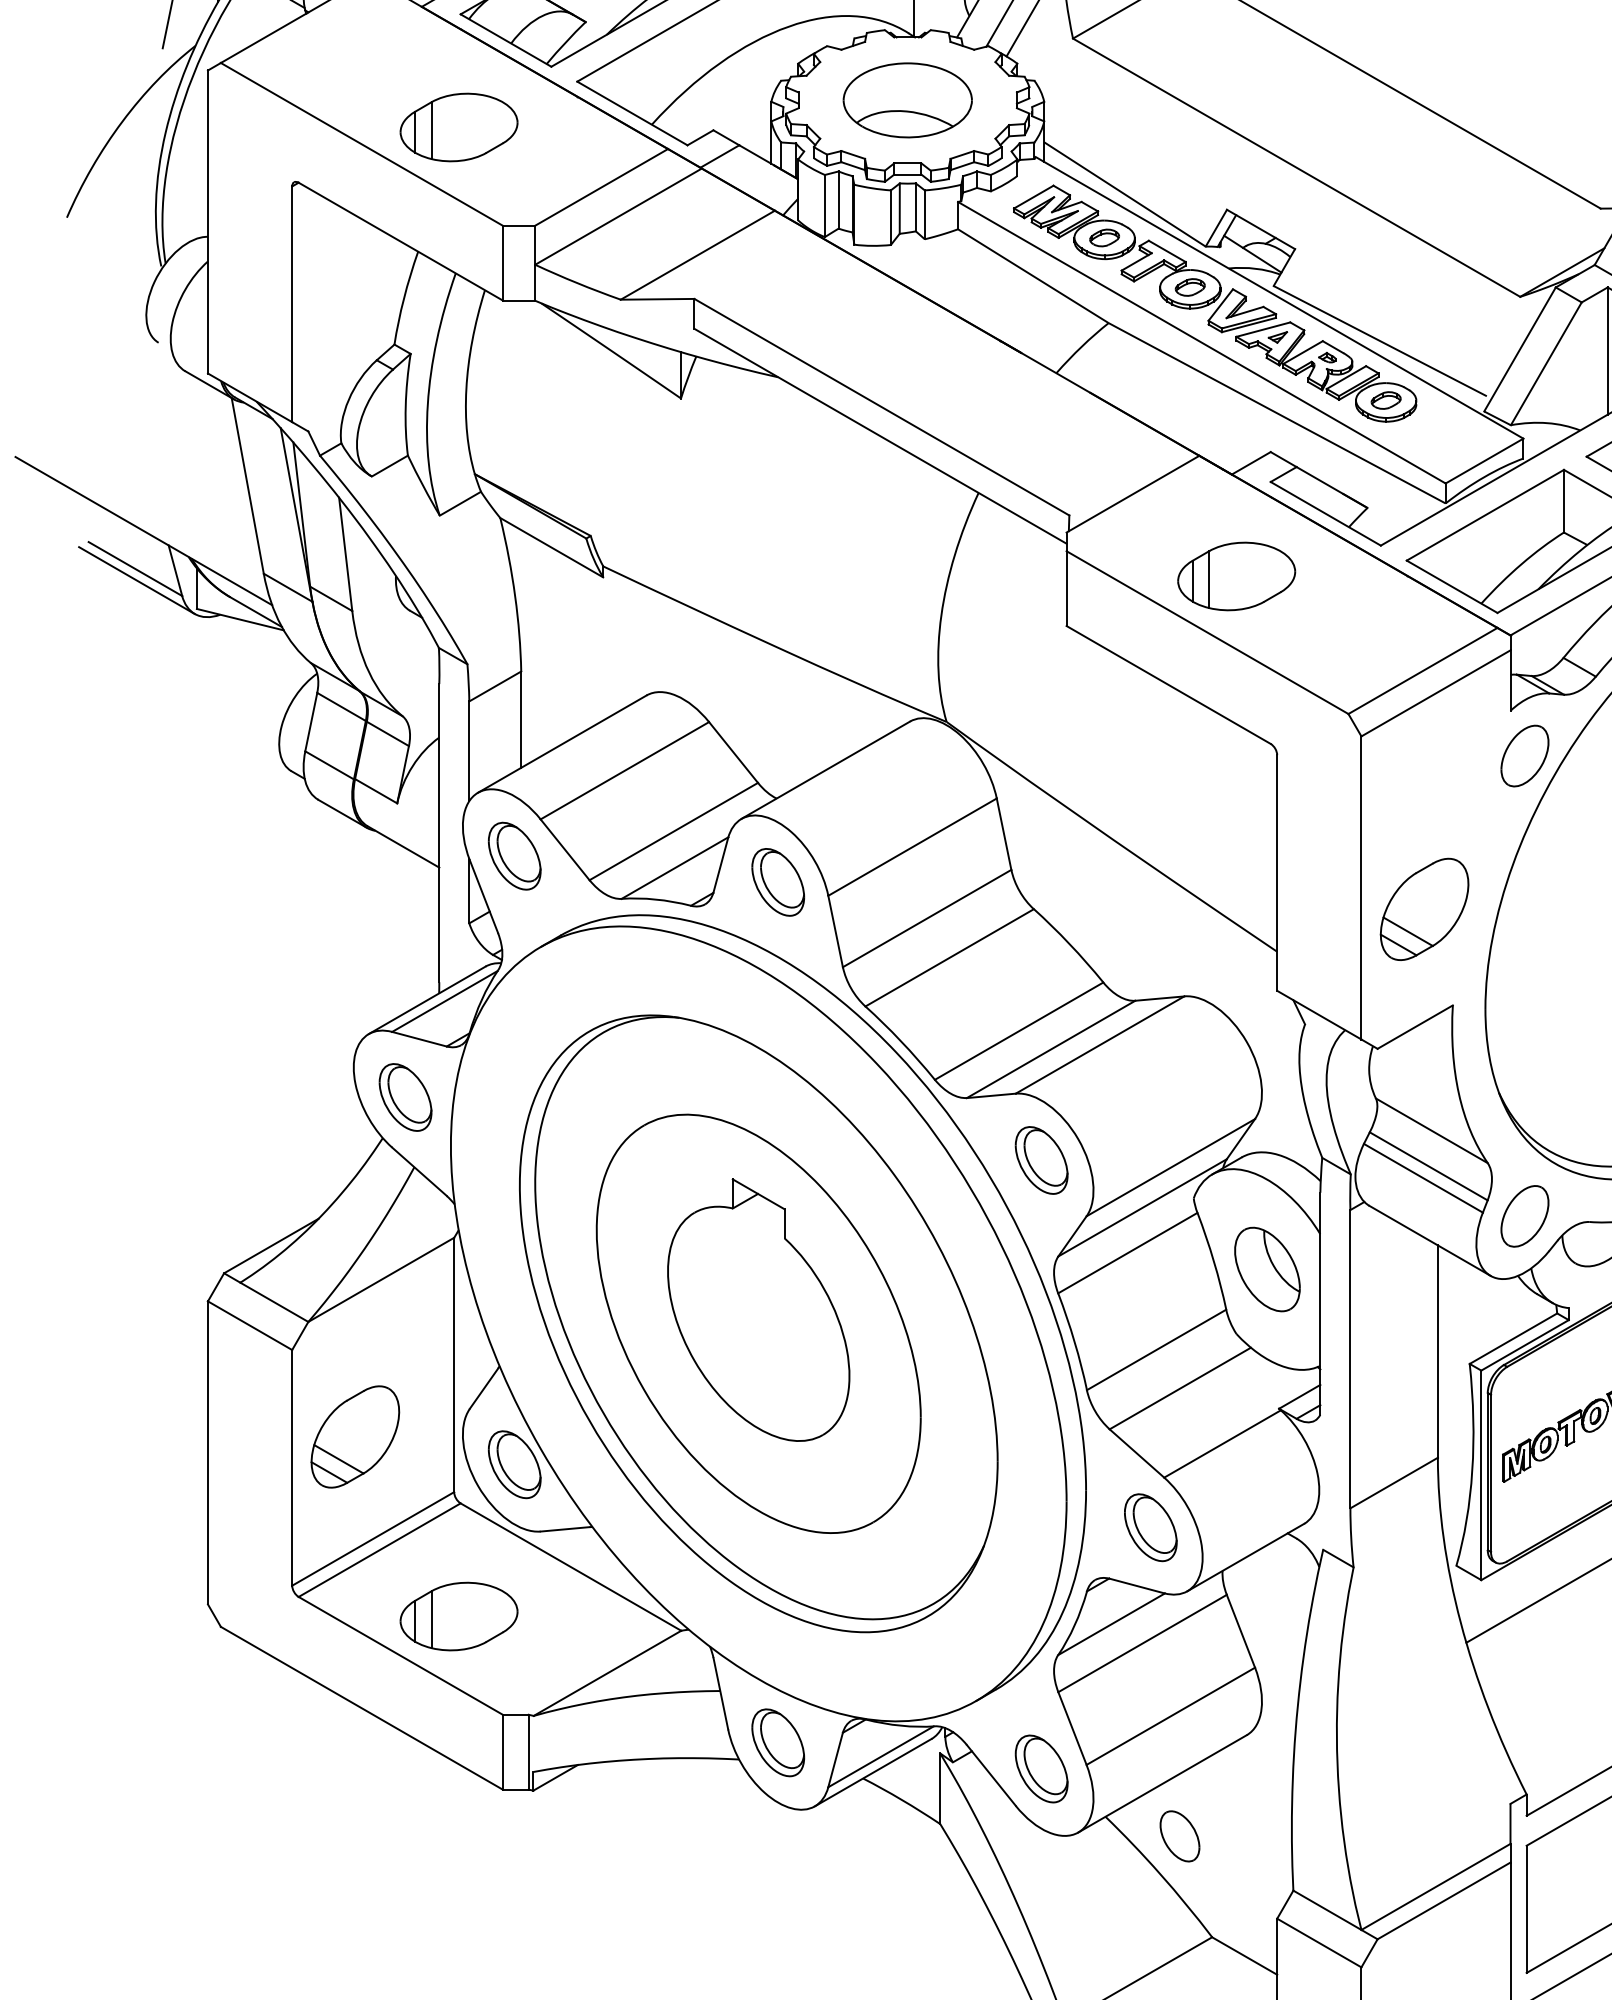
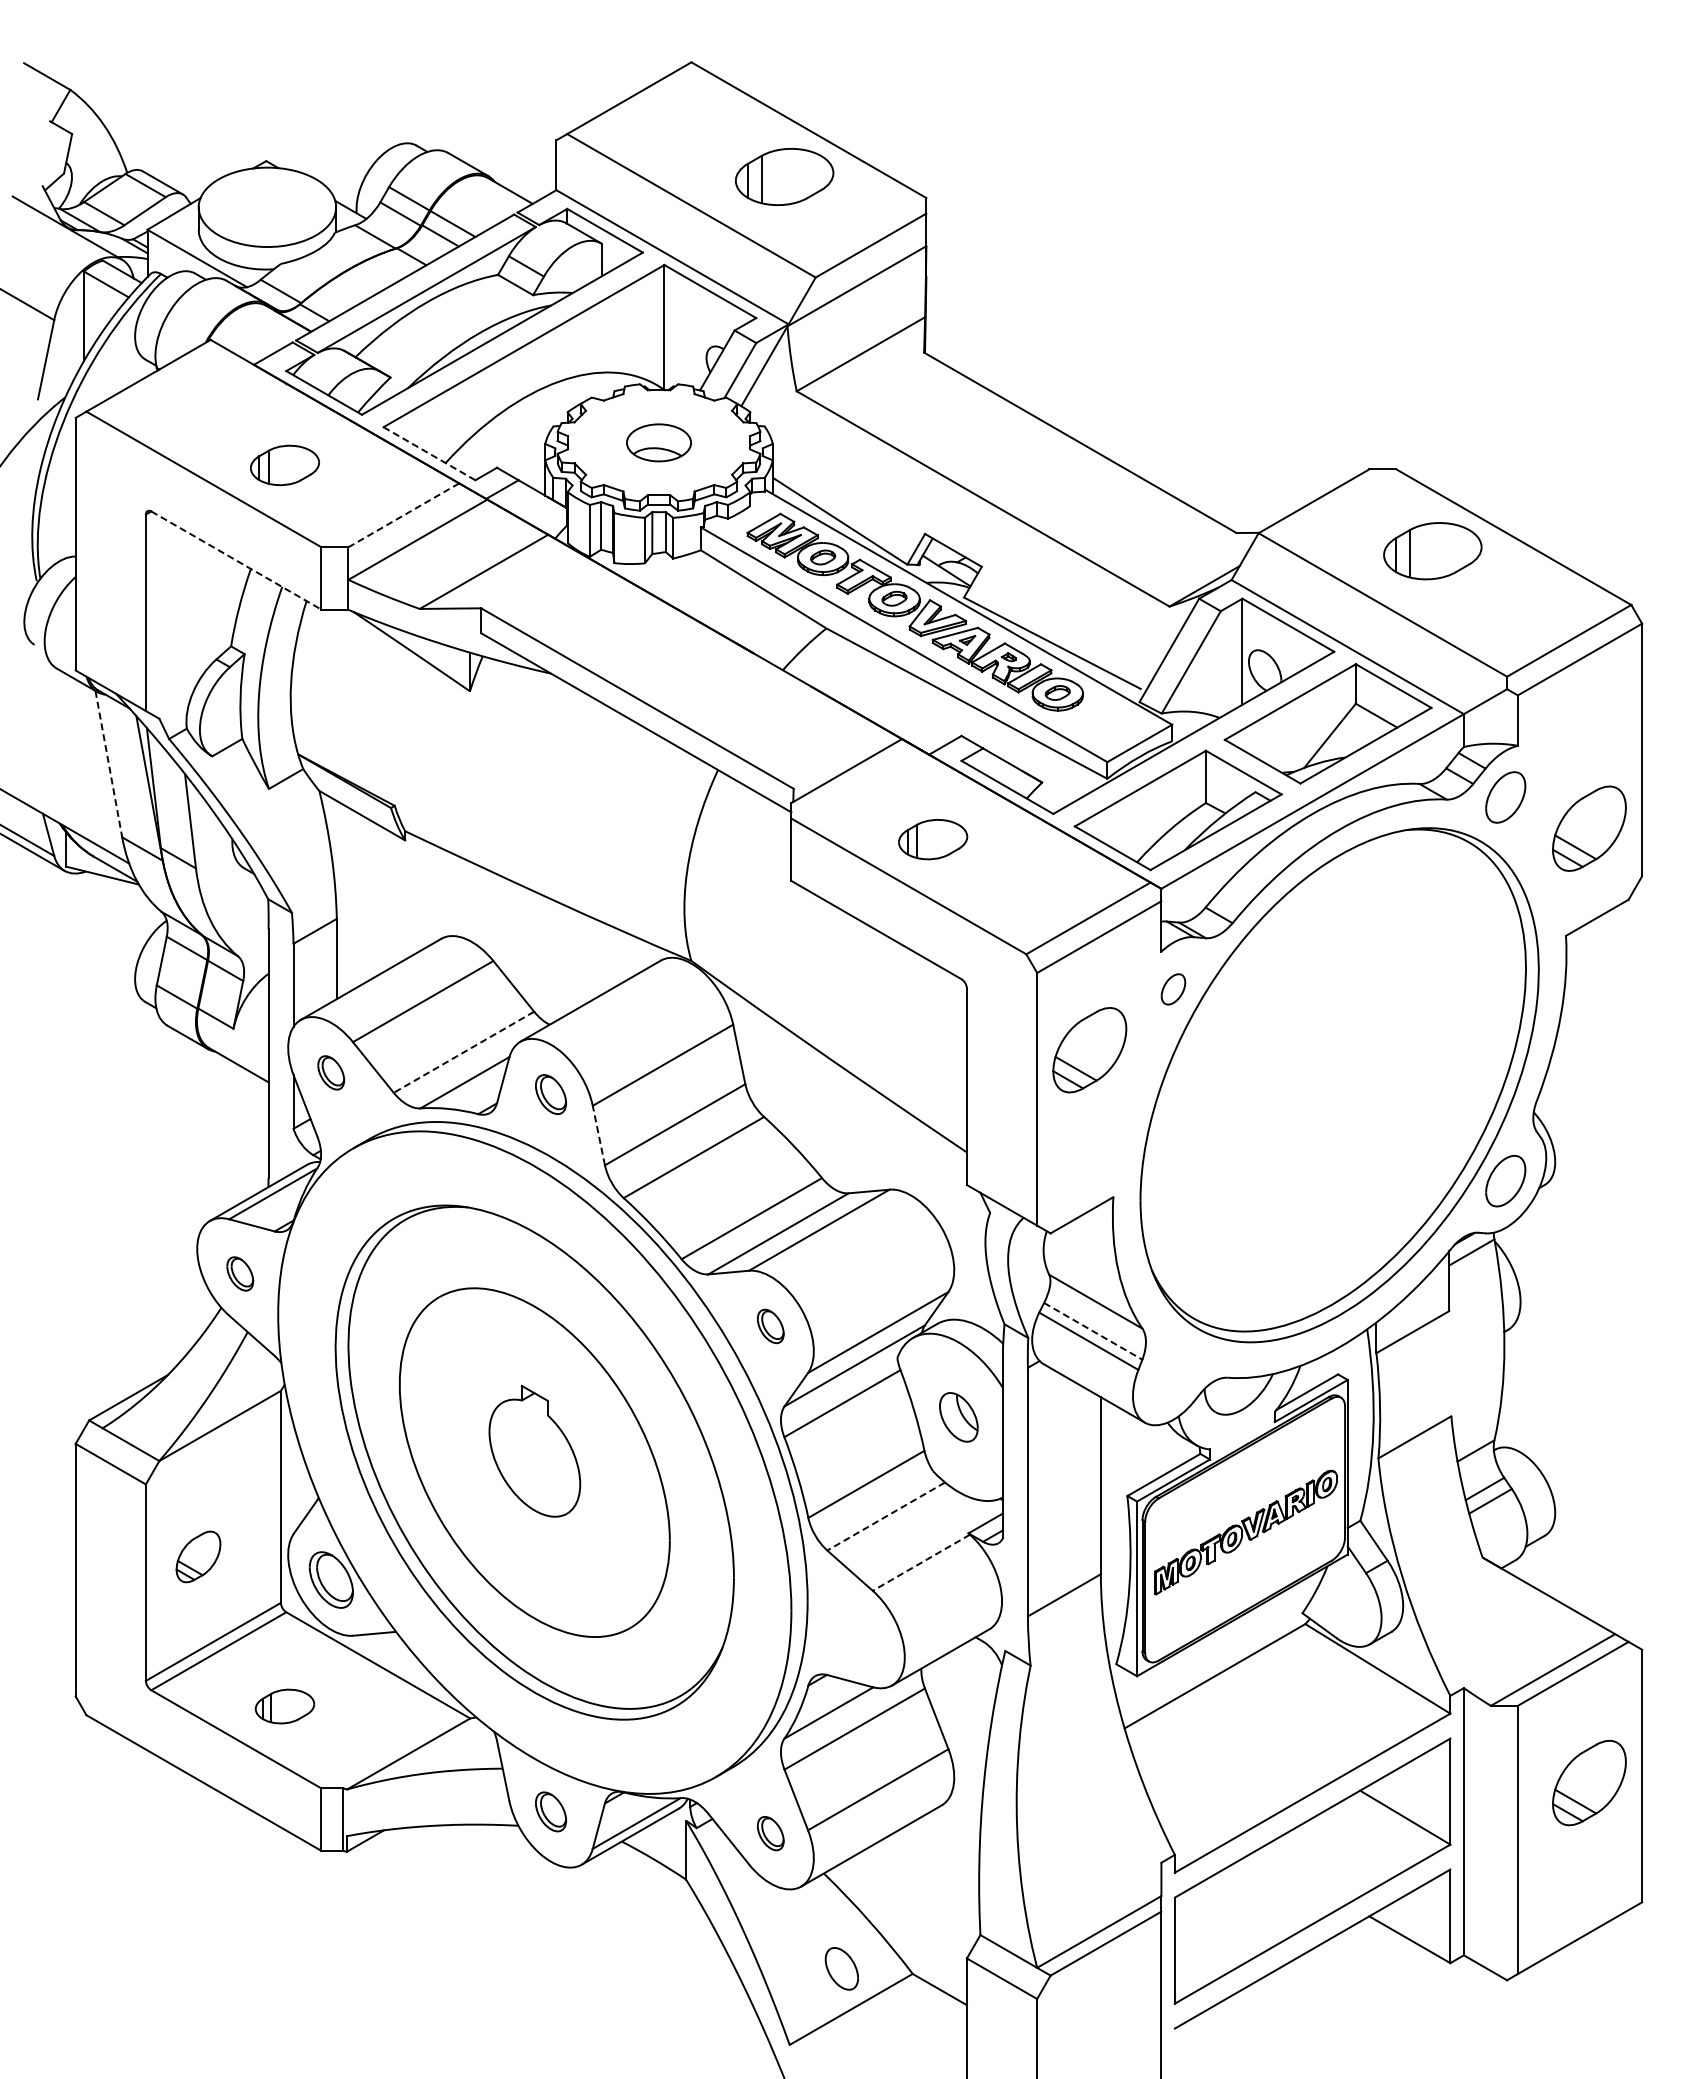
part: (907, 100) -> (658, 442), size x0.6
line: (632, 113) -> (429, 453), solid -> dashed
part: (458, 127) -> (284, 465), size x0.7
line: (601, 187) -> (403, 515), solid -> dashed
line: (400, 241) -> (236, 560), solid -> dashed
line: (247, 486) -> (108, 764), solid -> dashed
part: (1235, 576) -> (932, 839), size x0.7
part: (1525, 756) -> (1173, 989), size x0.6
line: (673, 831) -> (463, 1052), solid -> dashed
part: (513, 855) -> (330, 1072), size x0.6
part: (777, 882) -> (550, 1094), size x0.7
part: (1424, 909) -> (1089, 1050), moved
line: (835, 931) -> (598, 1135), solid -> dashed
part: (404, 1096) -> (239, 1273), size x0.6
part: (1041, 1160) -> (770, 1326), size x0.6
line: (1429, 1166) -> (1093, 1331), solid -> dashed
part: (1525, 1215) -> (1173, 1372), removed
part: (1267, 1269) -> (958, 1417), size x0.7
part: (758, 1310) -> (534, 1451), size x0.6
line: (1180, 1388) -> (886, 1516), solid -> dashed
part: (355, 1436) -> (198, 1556), size x0.6
line: (1221, 1444) -> (920, 1563), solid -> dashed
part: (1150, 1527) -> (861, 1632), removed
part: (458, 1616) -> (284, 1706), size x0.6
part: (777, 1742) -> (550, 1811), size x0.7
part: (1041, 1768) -> (770, 1833), size x0.6
part: (1179, 1835) -> (841, 1968), moved

